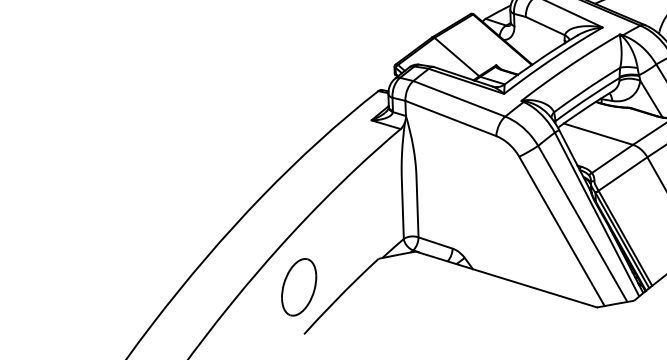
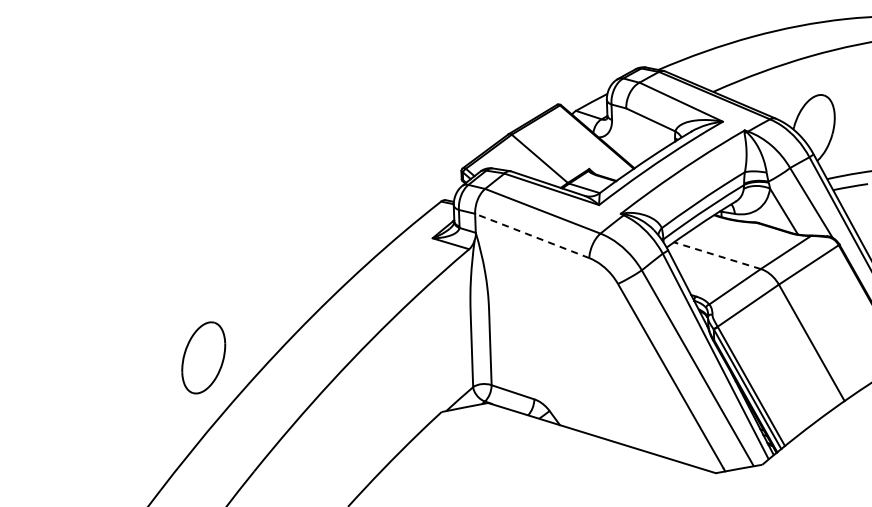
line: (450, 118) -> (531, 235), solid -> dashed
line: (597, 134) -> (716, 255), solid -> dashed
part: (298, 286) -> (203, 357), moved

